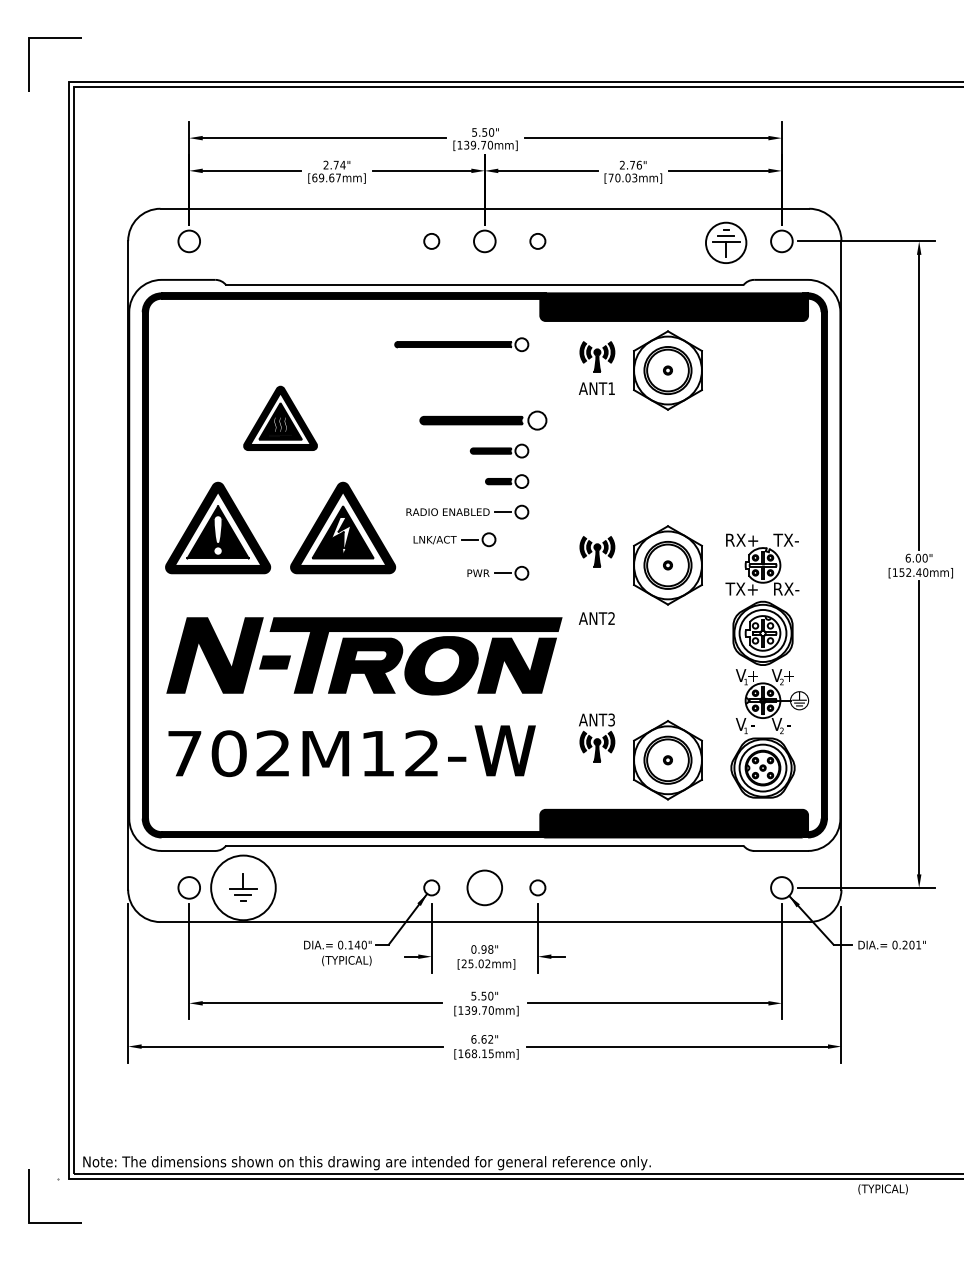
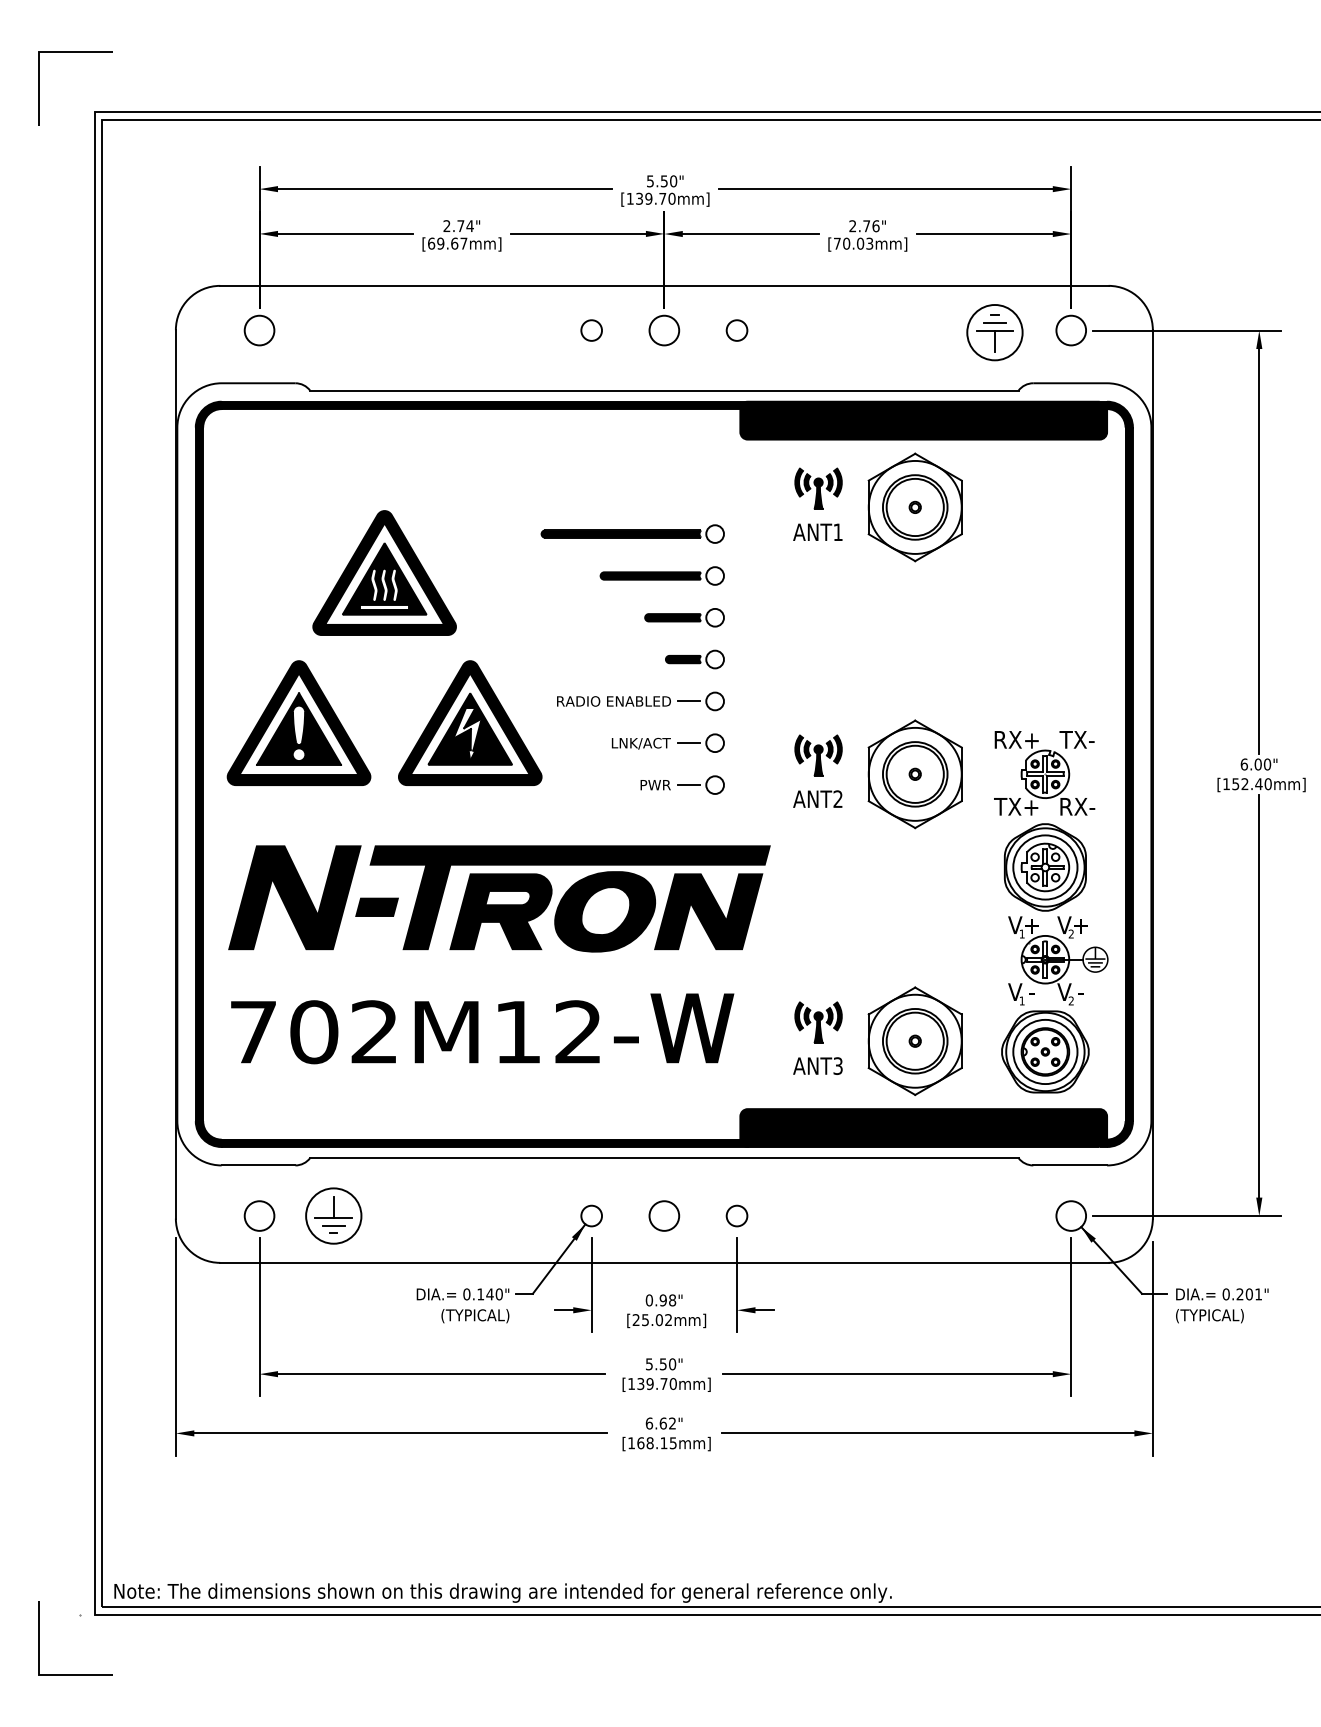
part: (461, 344) -> (632, 533), moved
part: (280, 418) -> (384, 572), size x1.43
part: (482, 420) -> (661, 575), size x0.71
part: (454, 539) -> (667, 742), moved
text: (596, 618) -> (817, 798), moved
text: (596, 719) -> (817, 1065), moved
circle: (243, 887) -> (333, 1215), size x0.62
circle: (484, 887) -> (664, 1215), size x0.62
text: (882, 1189) -> (1209, 1316), moved

